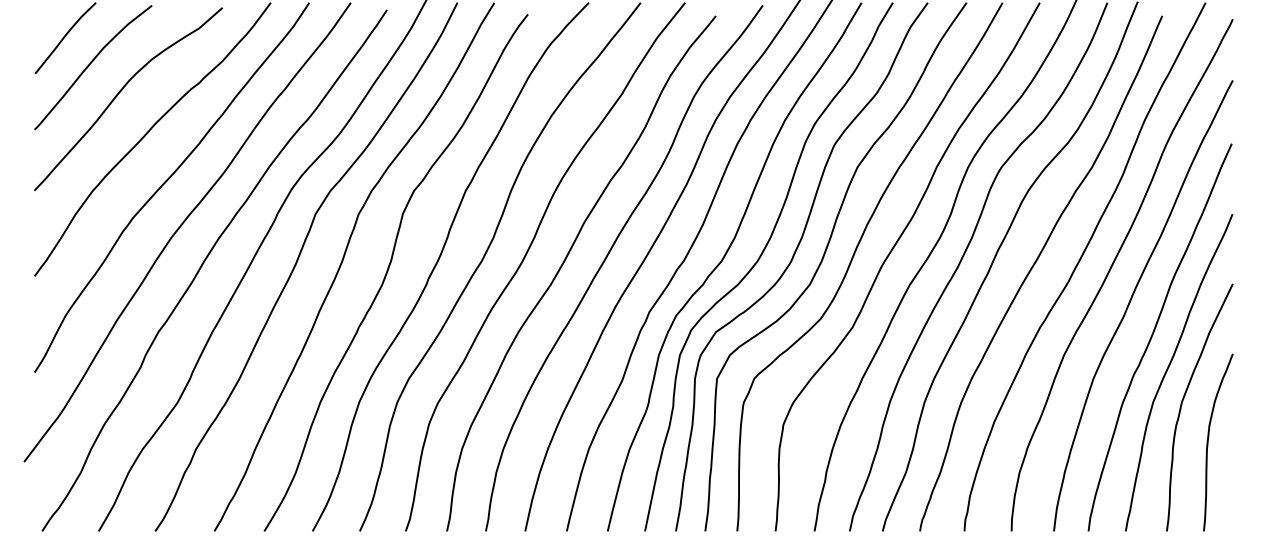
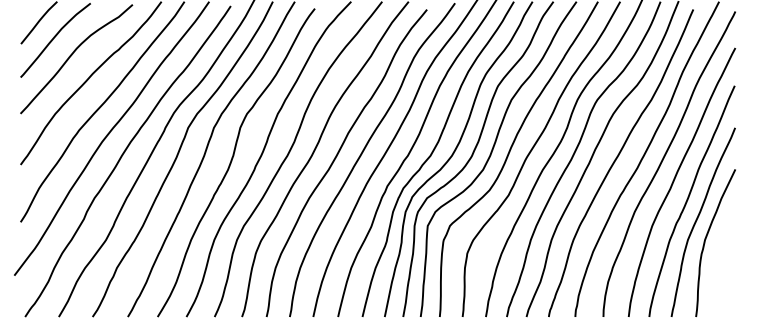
curve: (1209, 441) -> (721, 263), removed

